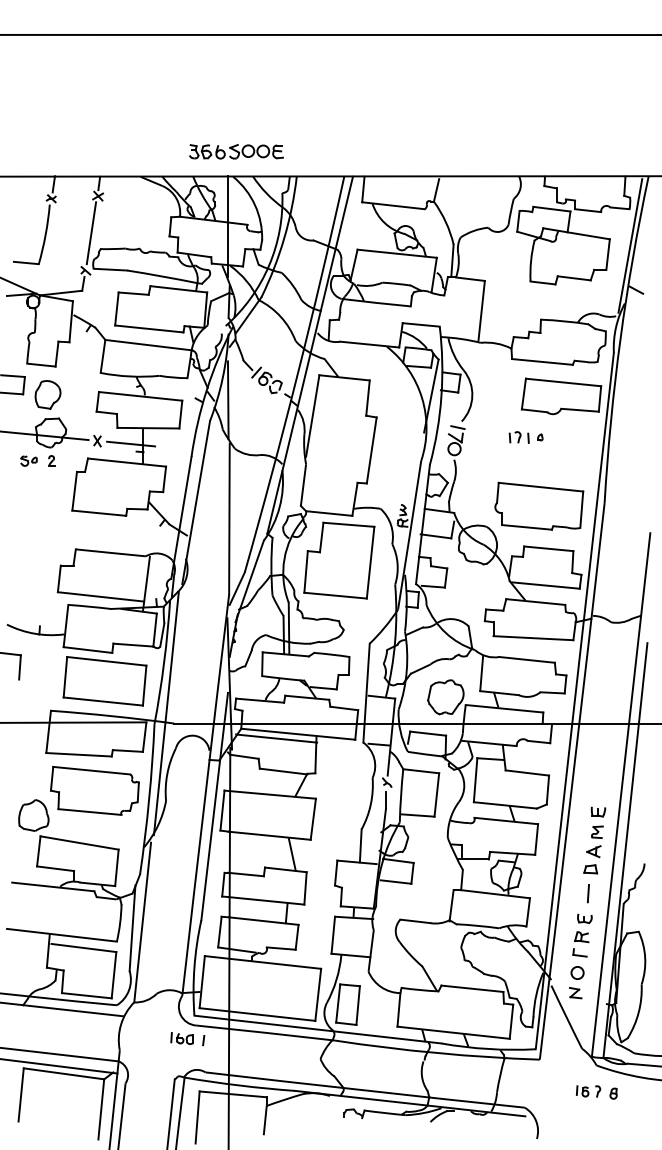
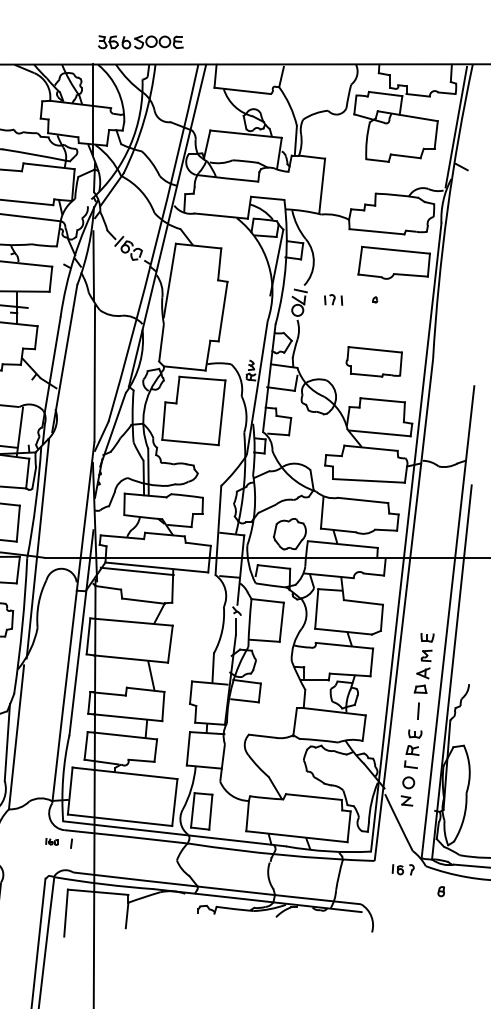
part: (236, 151) -> (140, 41), moved
part: (518, 437) -> (332, 299), moved
part: (539, 505) -> (374, 361), size x0.7
part: (181, 1038) -> (51, 841), size x0.6
part: (588, 1091) -> (403, 869), moved

